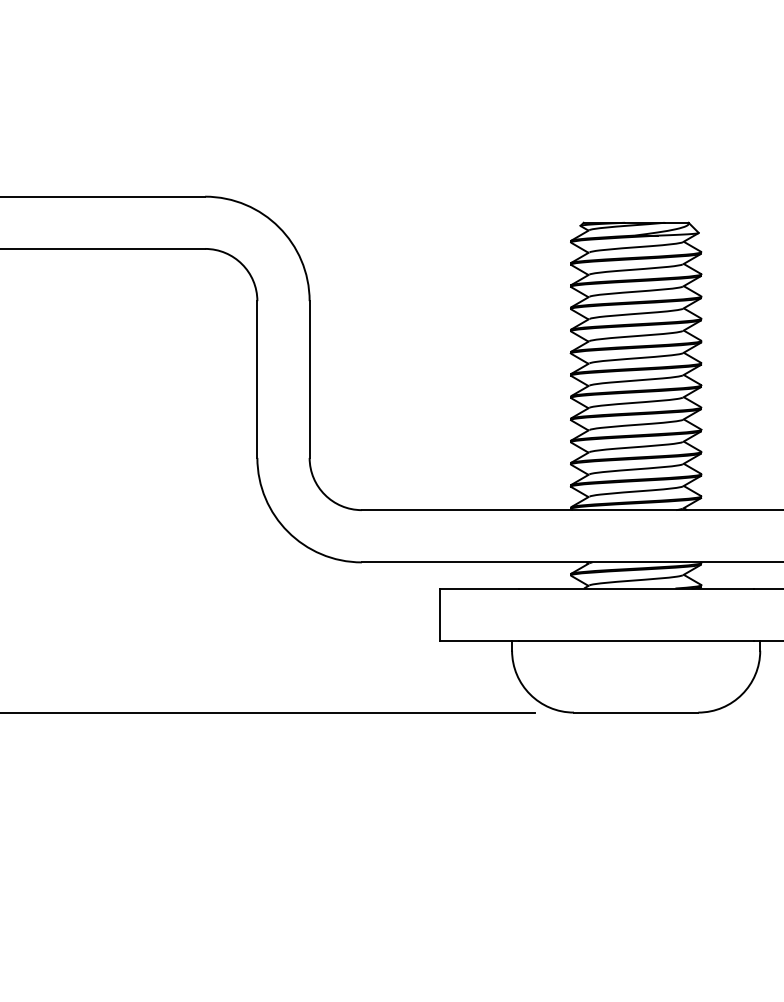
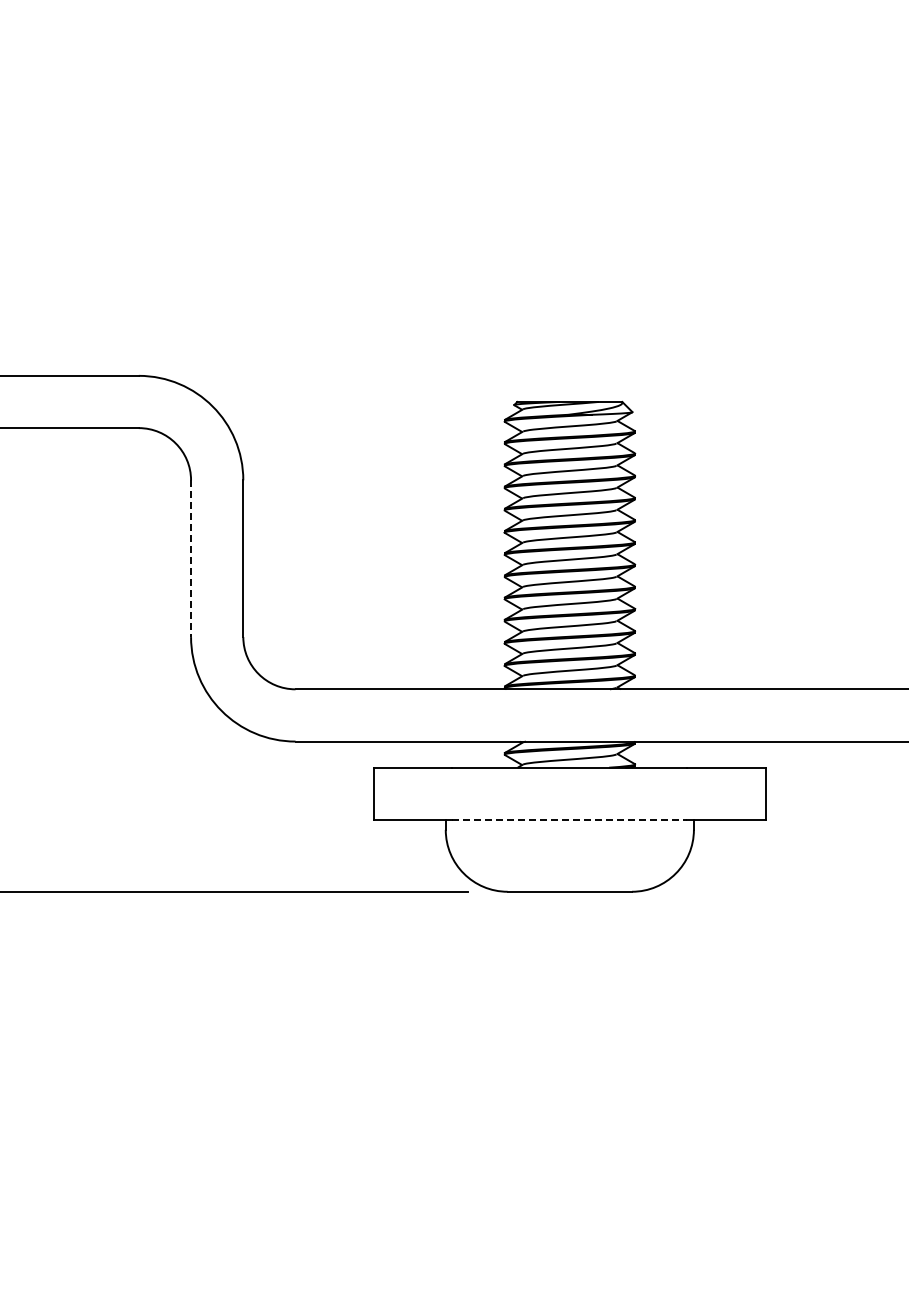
line: (257, 380) -> (191, 559), solid -> dashed
line: (635, 640) -> (569, 819), solid -> dashed

